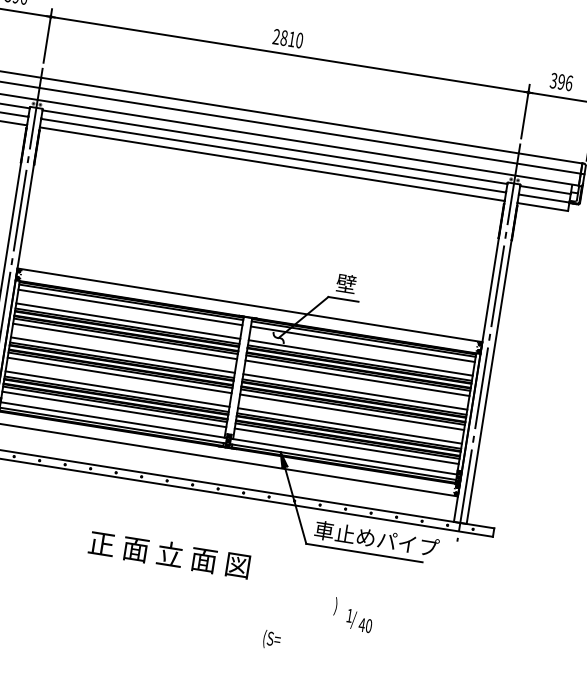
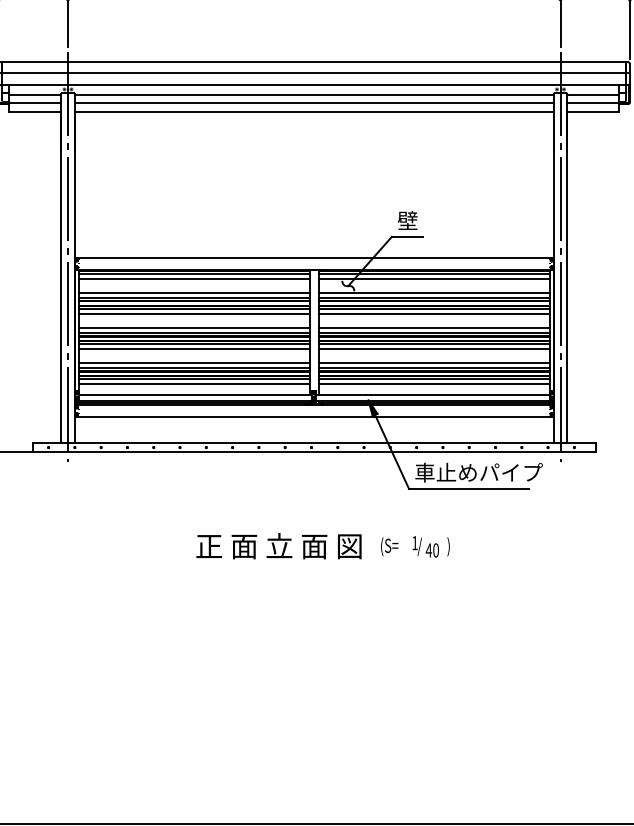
text: (168, 554) -> (278, 546), moved
text: (359, 620) -> (425, 546), moved
text: (271, 639) -> (389, 546), moved

